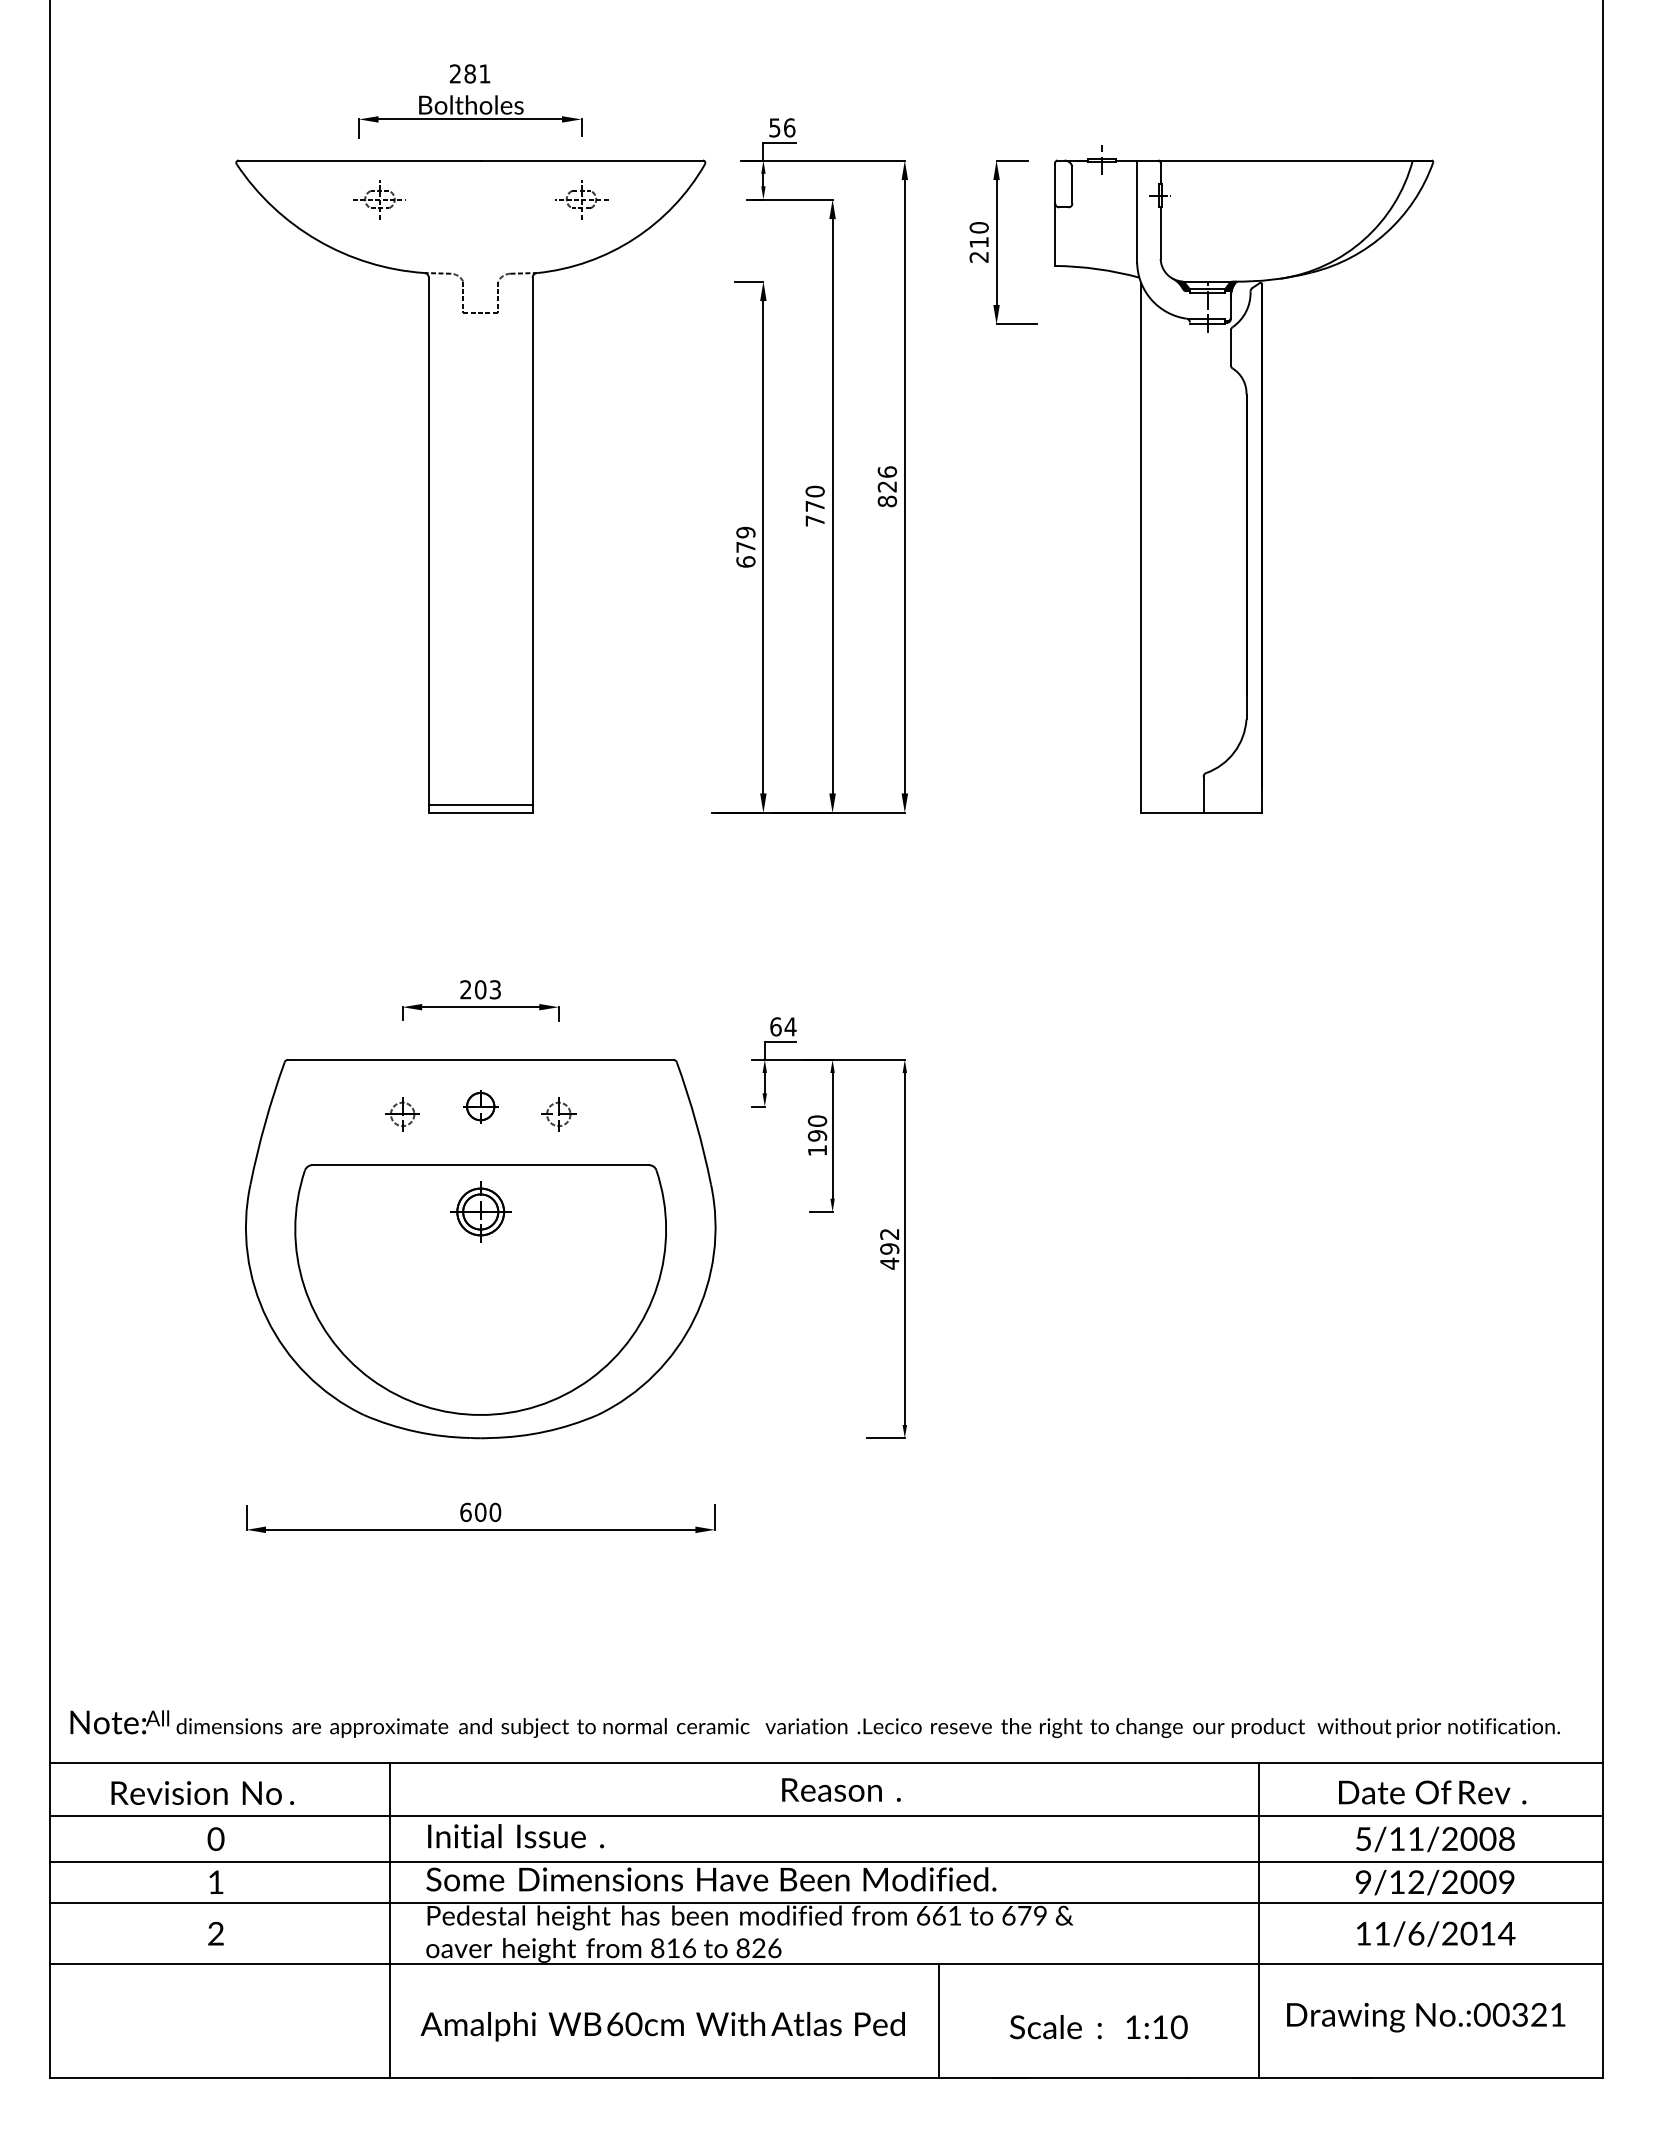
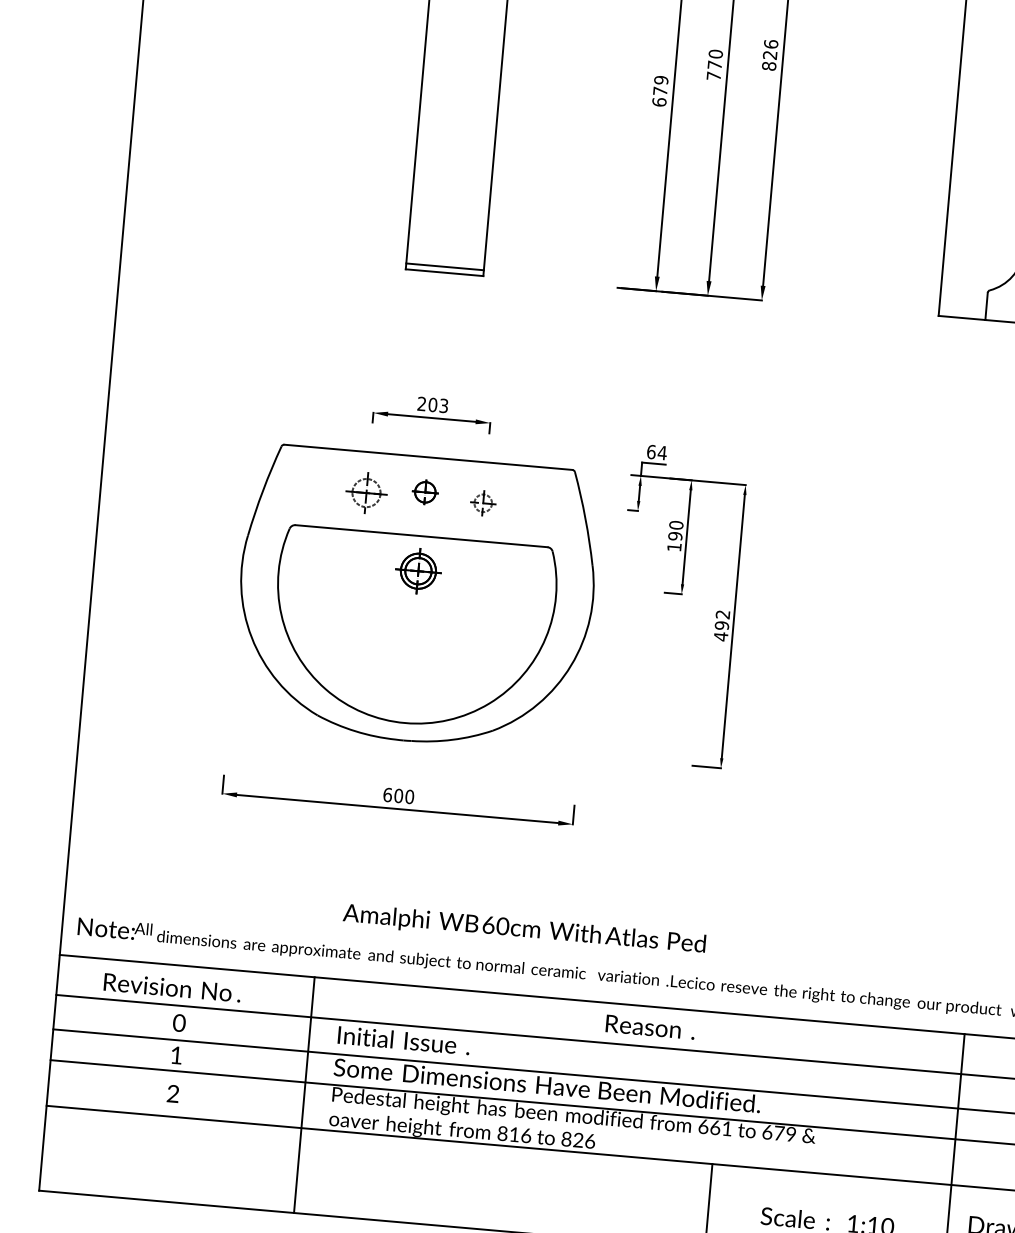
part: (402, 1114) -> (366, 493), size x1.6
text: (662, 2026) -> (524, 929), moved

